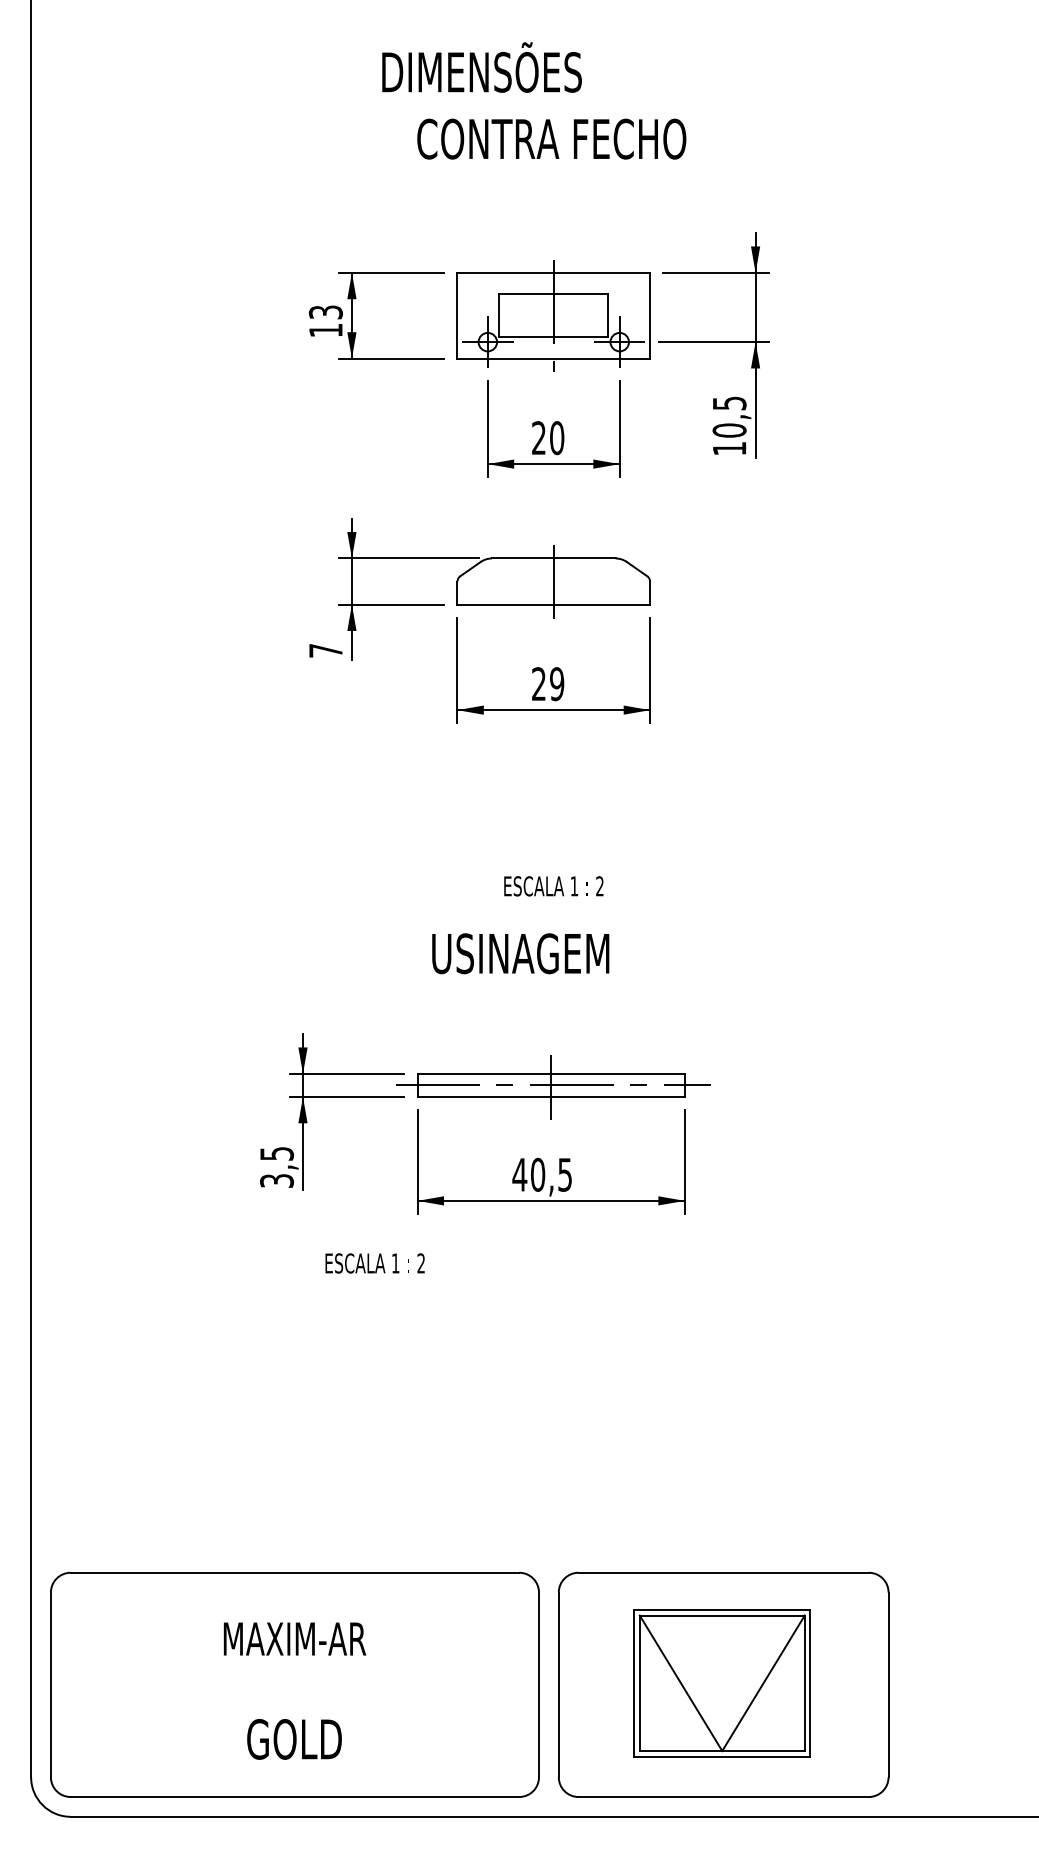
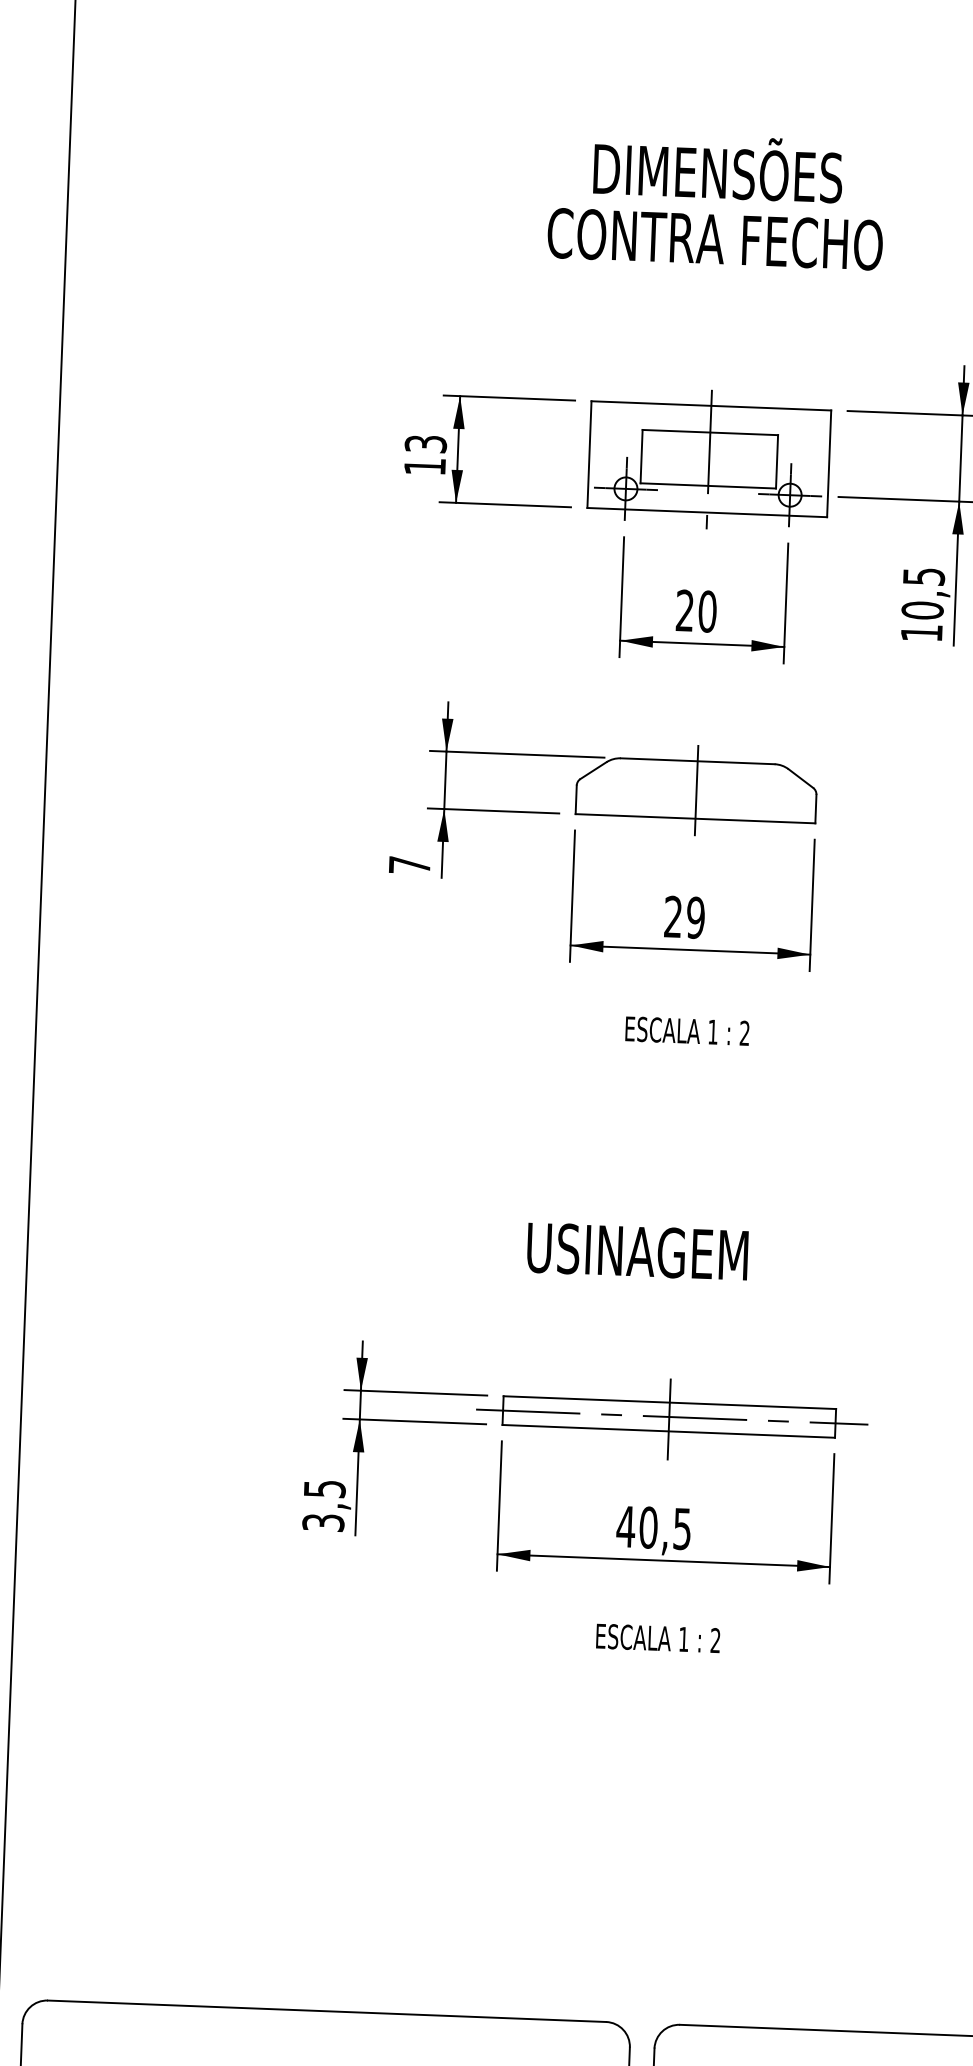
text: (481, 67) -> (717, 167), moved
text: (553, 886) -> (686, 1031), moved
text: (374, 1263) -> (657, 1638), moved

